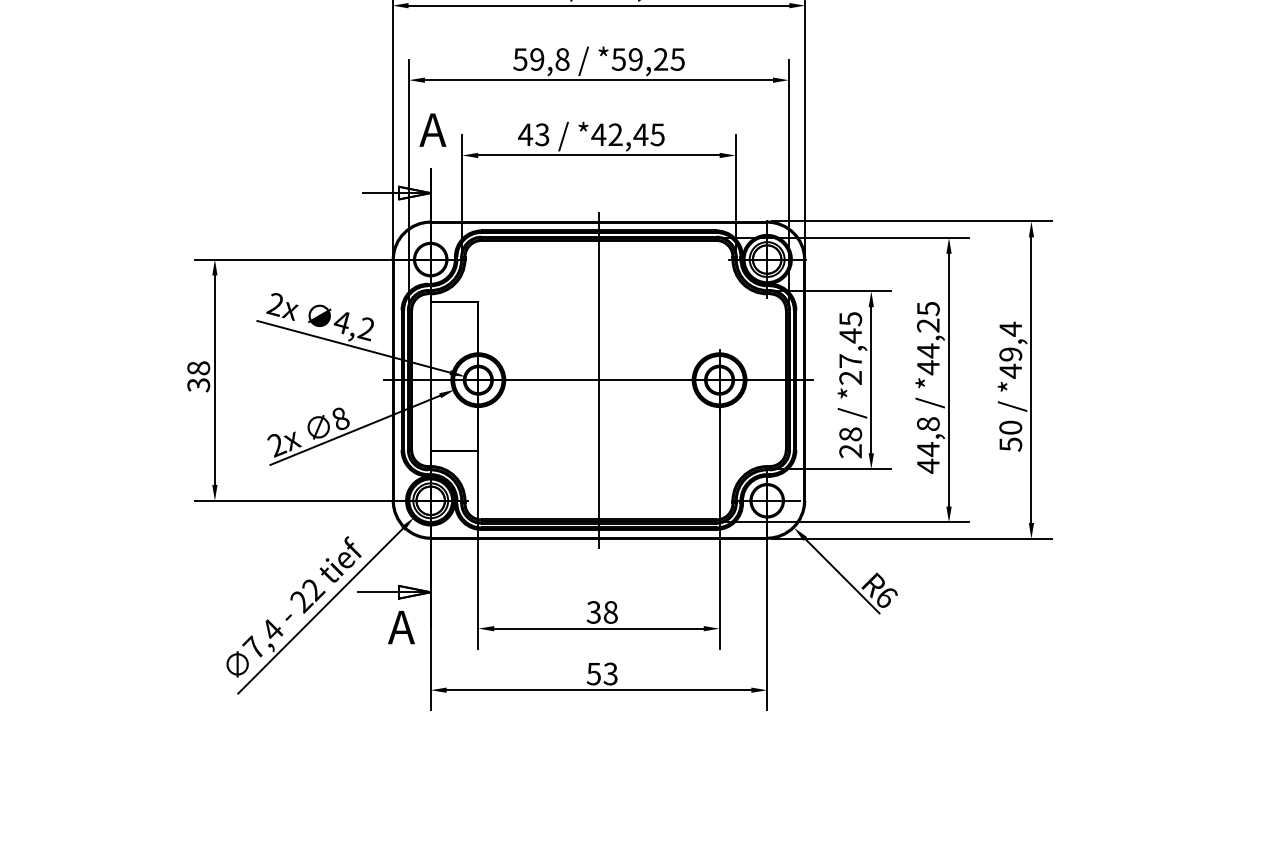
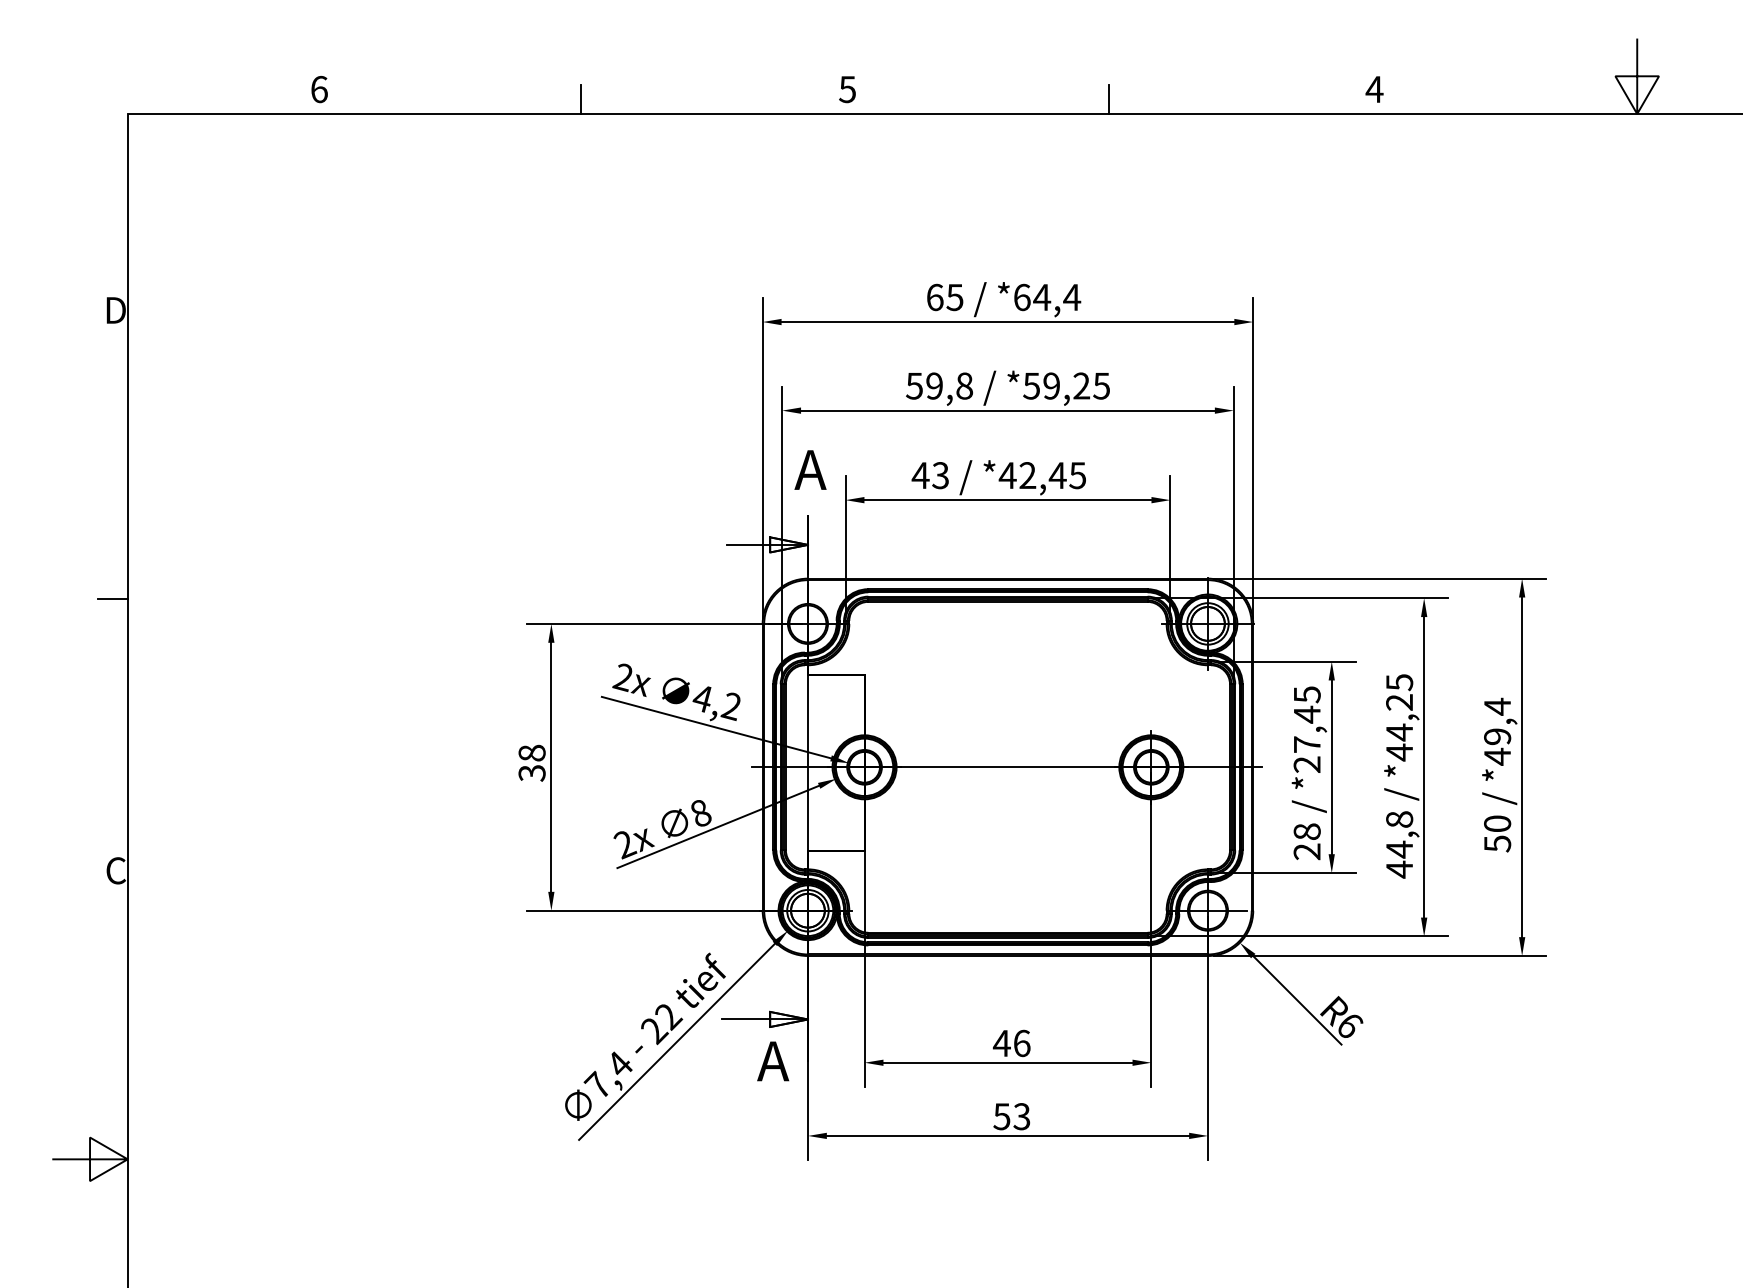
line: (598, 380) -> (1007, 767), removed
text: (601, 612) -> (1011, 1043), 38 -> 46

